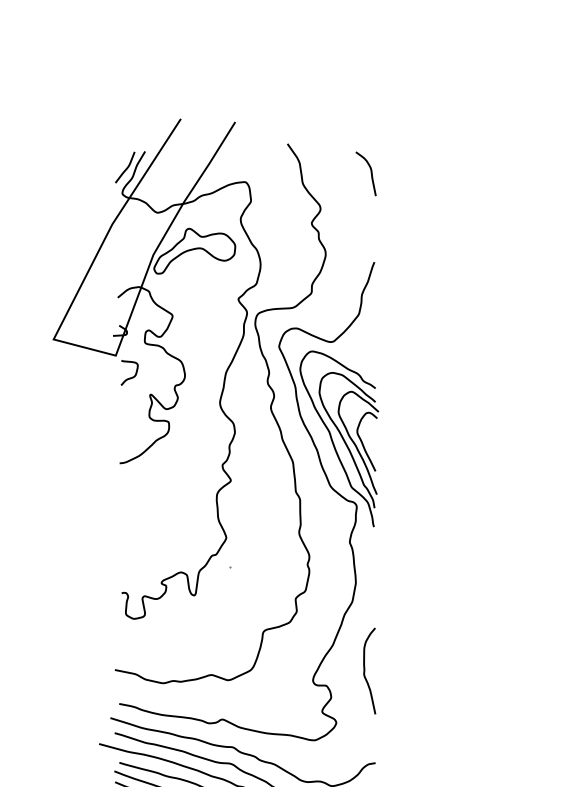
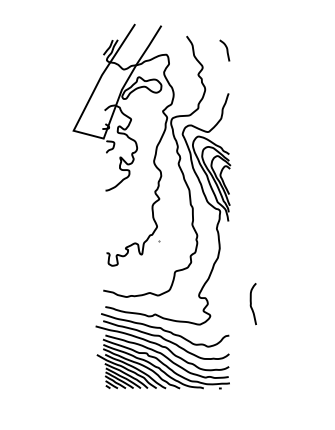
curve: (365, 671) -> (251, 304), moved

